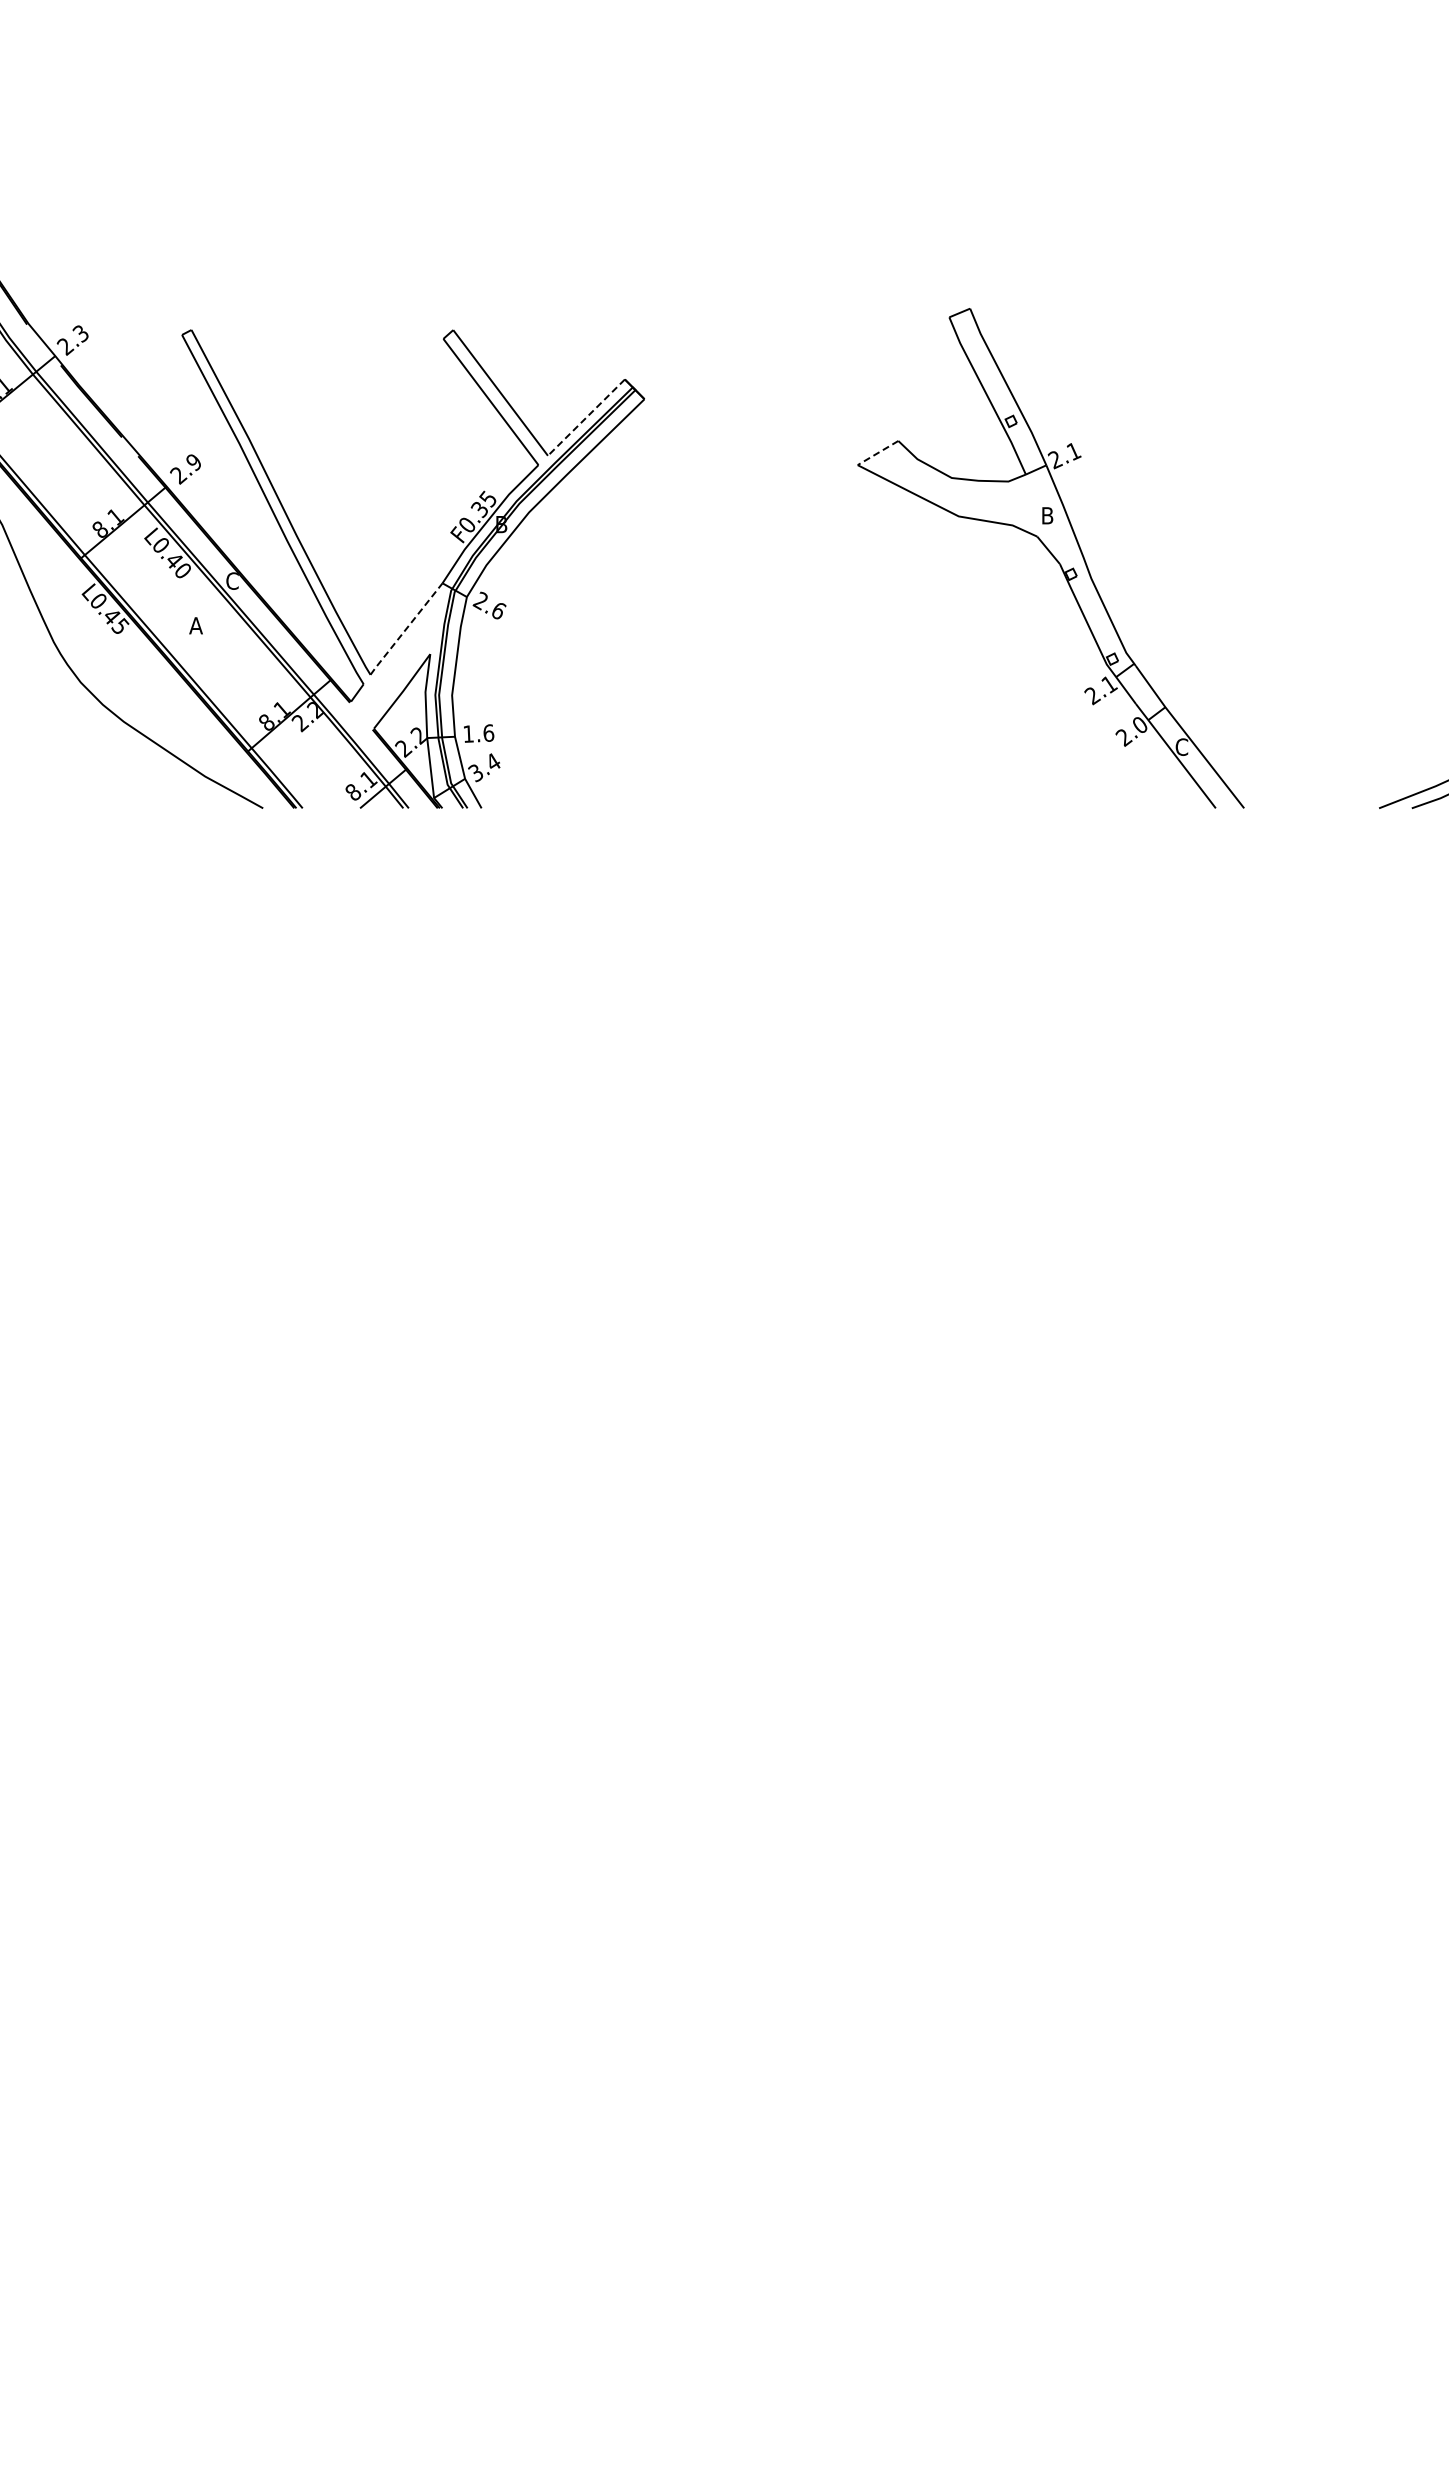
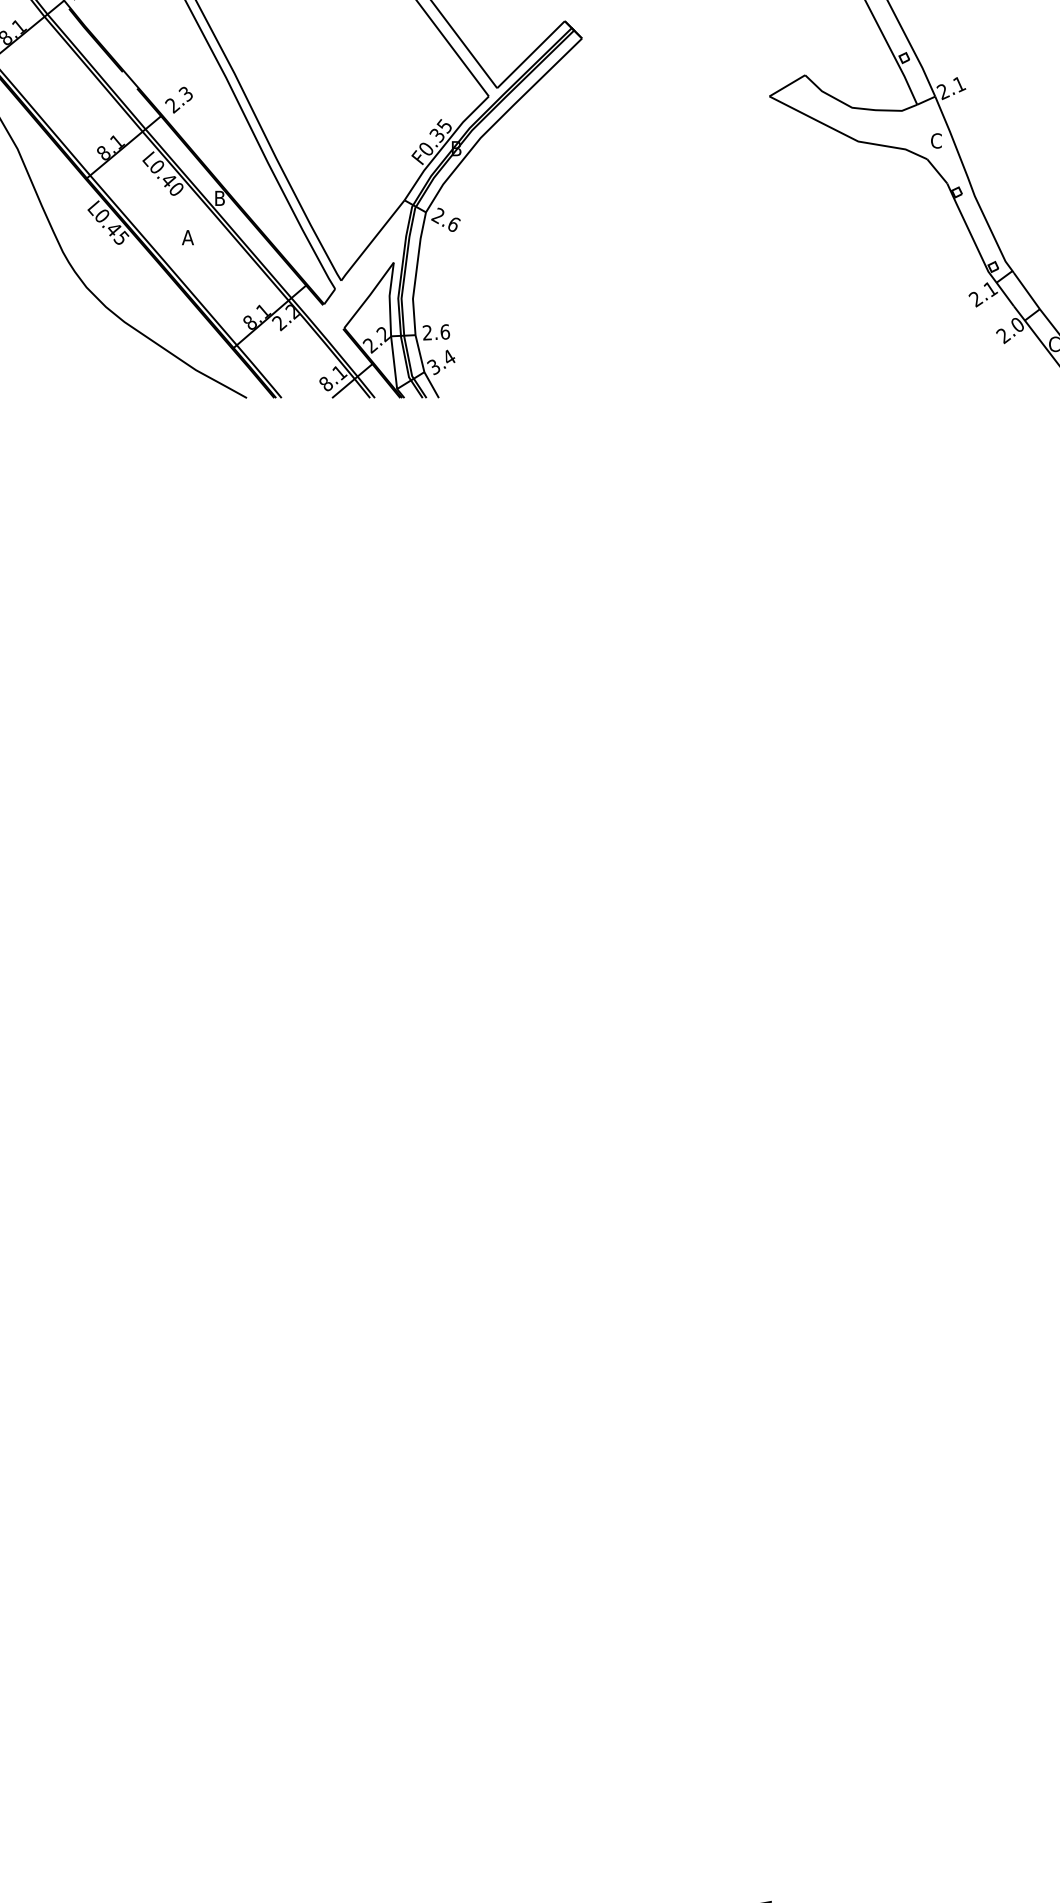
line: (586, 417) -> (531, 54), dashed -> solid
line: (878, 453) -> (787, 86), dashed -> solid
text: (193, 462) -> (185, 94), 2.9 -> 2.3
text: (1047, 515) -> (936, 140), B -> C
text: (232, 580) -> (219, 197), C -> B
line: (406, 629) -> (372, 240), dashed -> solid
text: (468, 733) -> (427, 332), 1.6 -> 2.6

